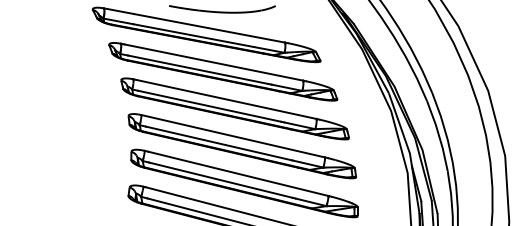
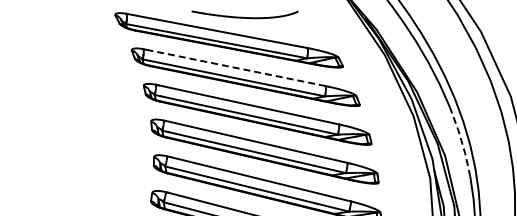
line: (213, 62) -> (236, 67), solid -> dashed
line: (439, 136) -> (462, 141), solid -> dashed

